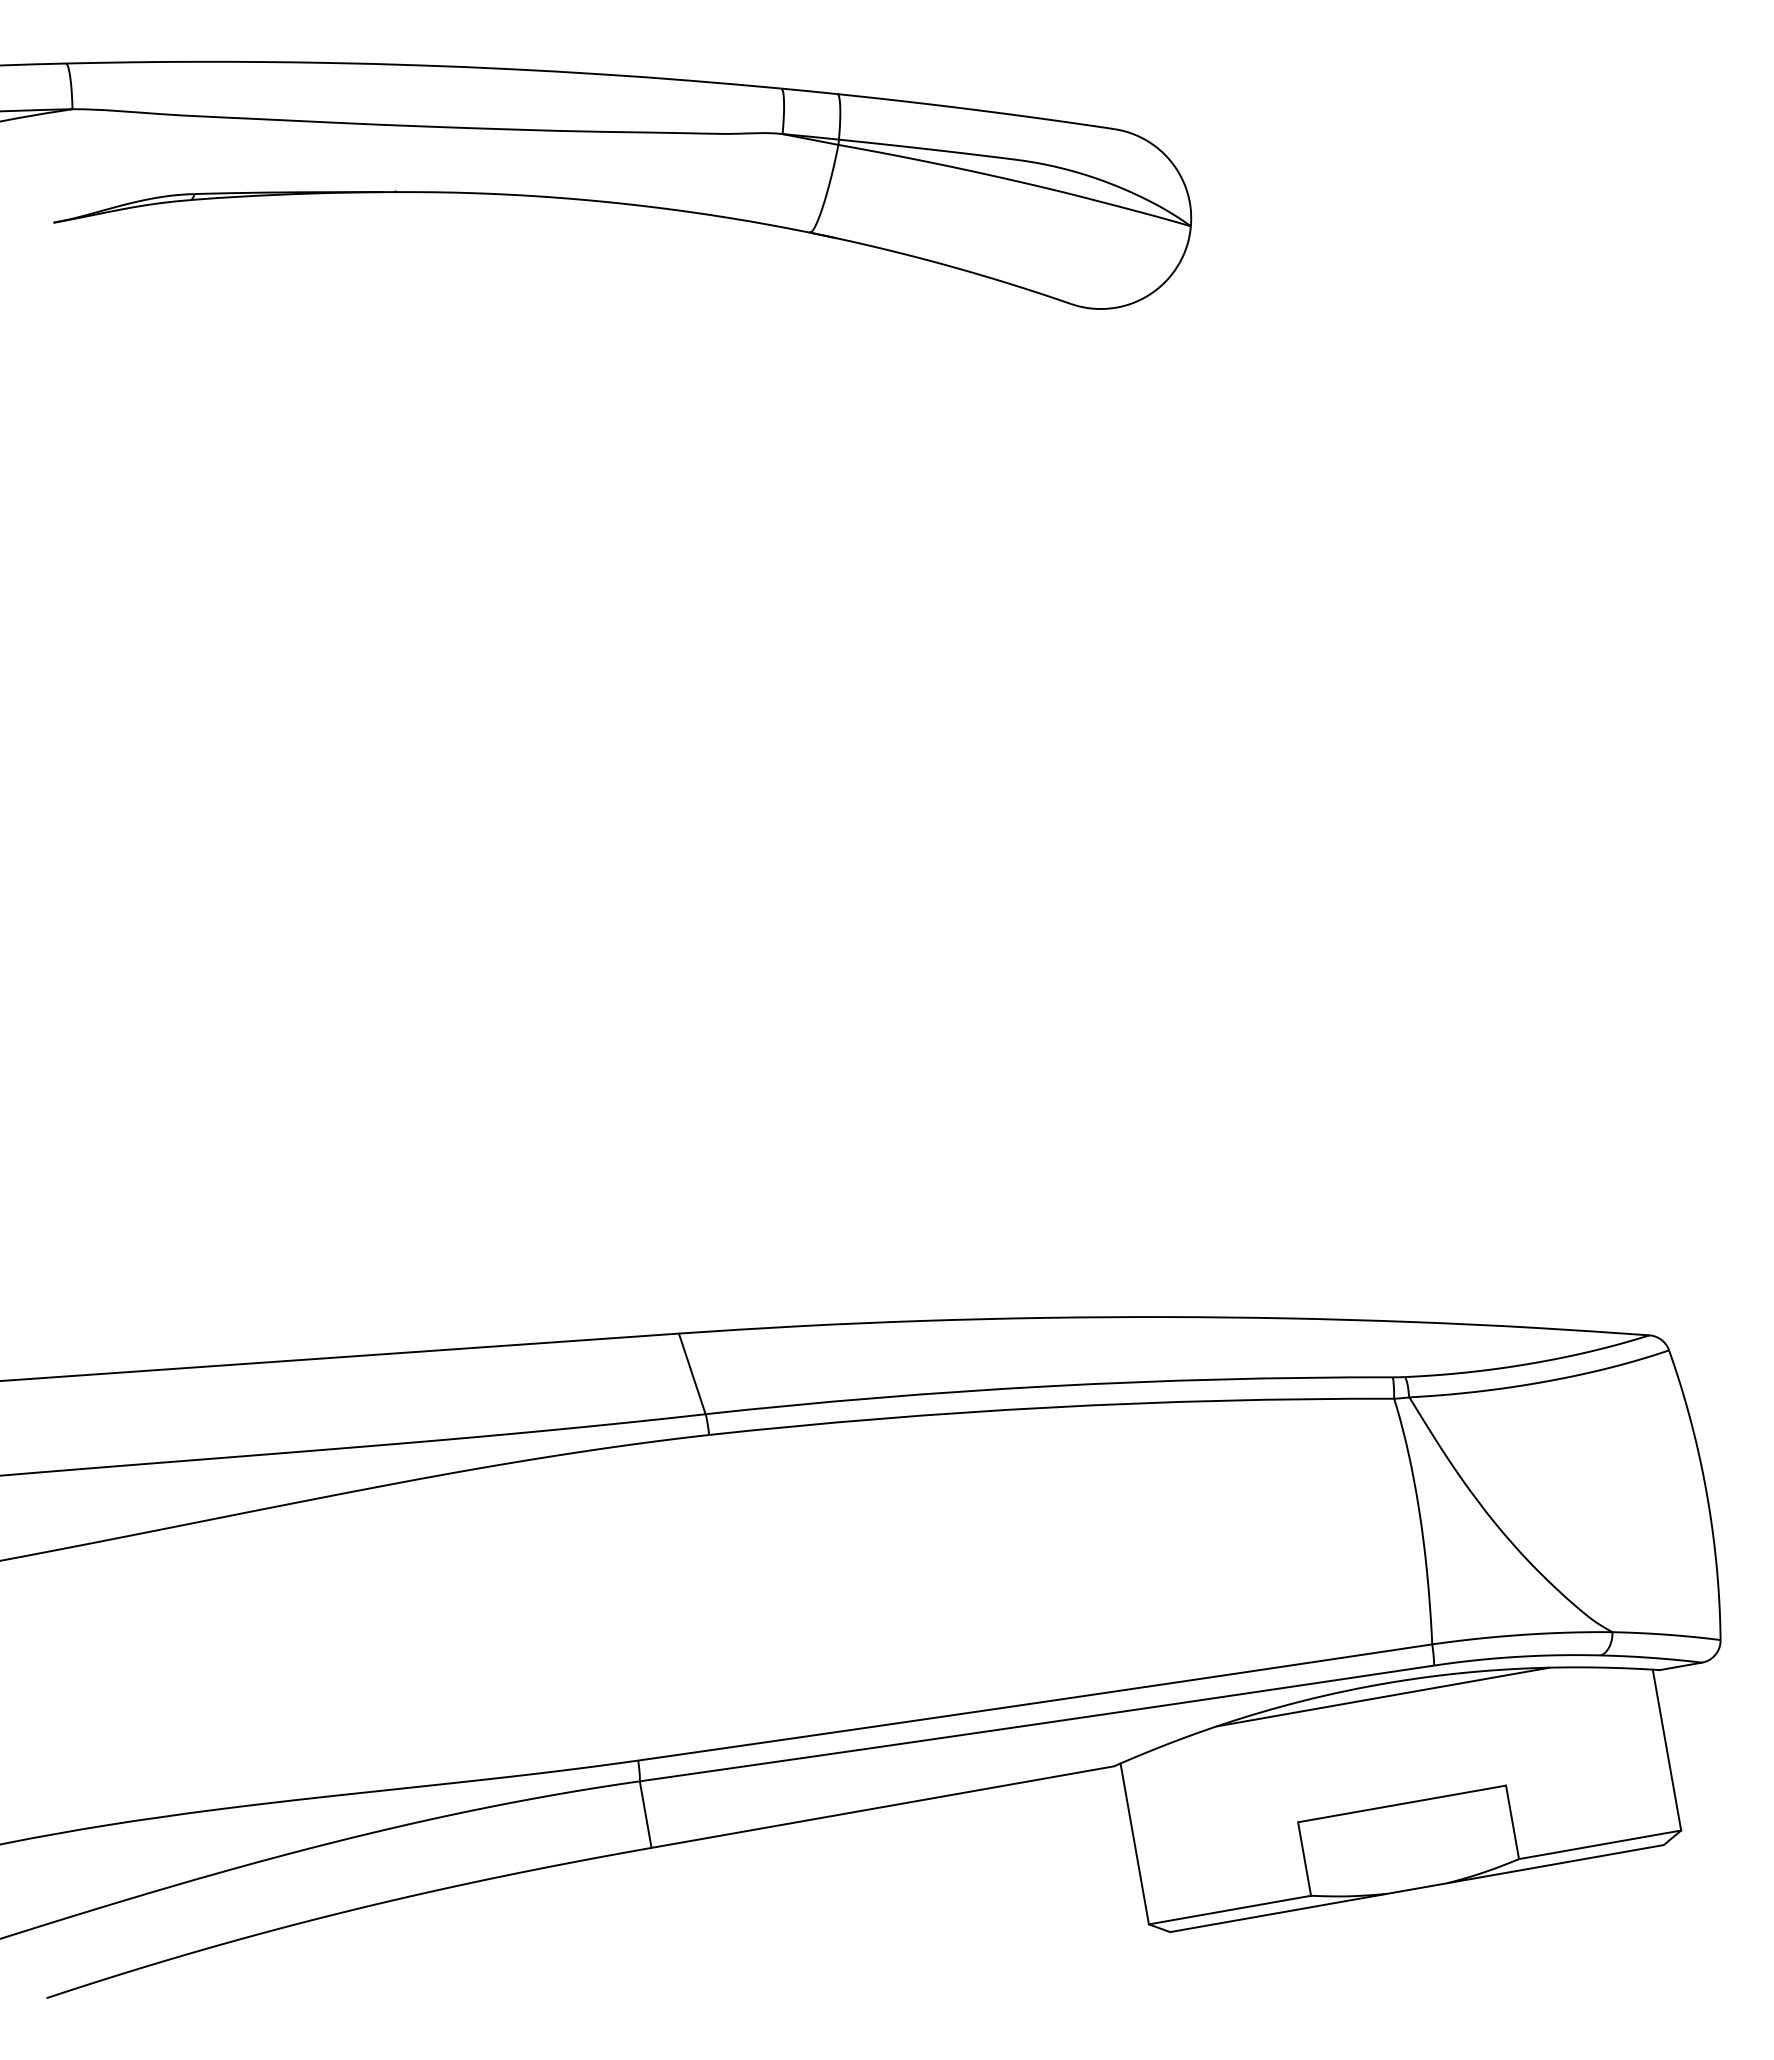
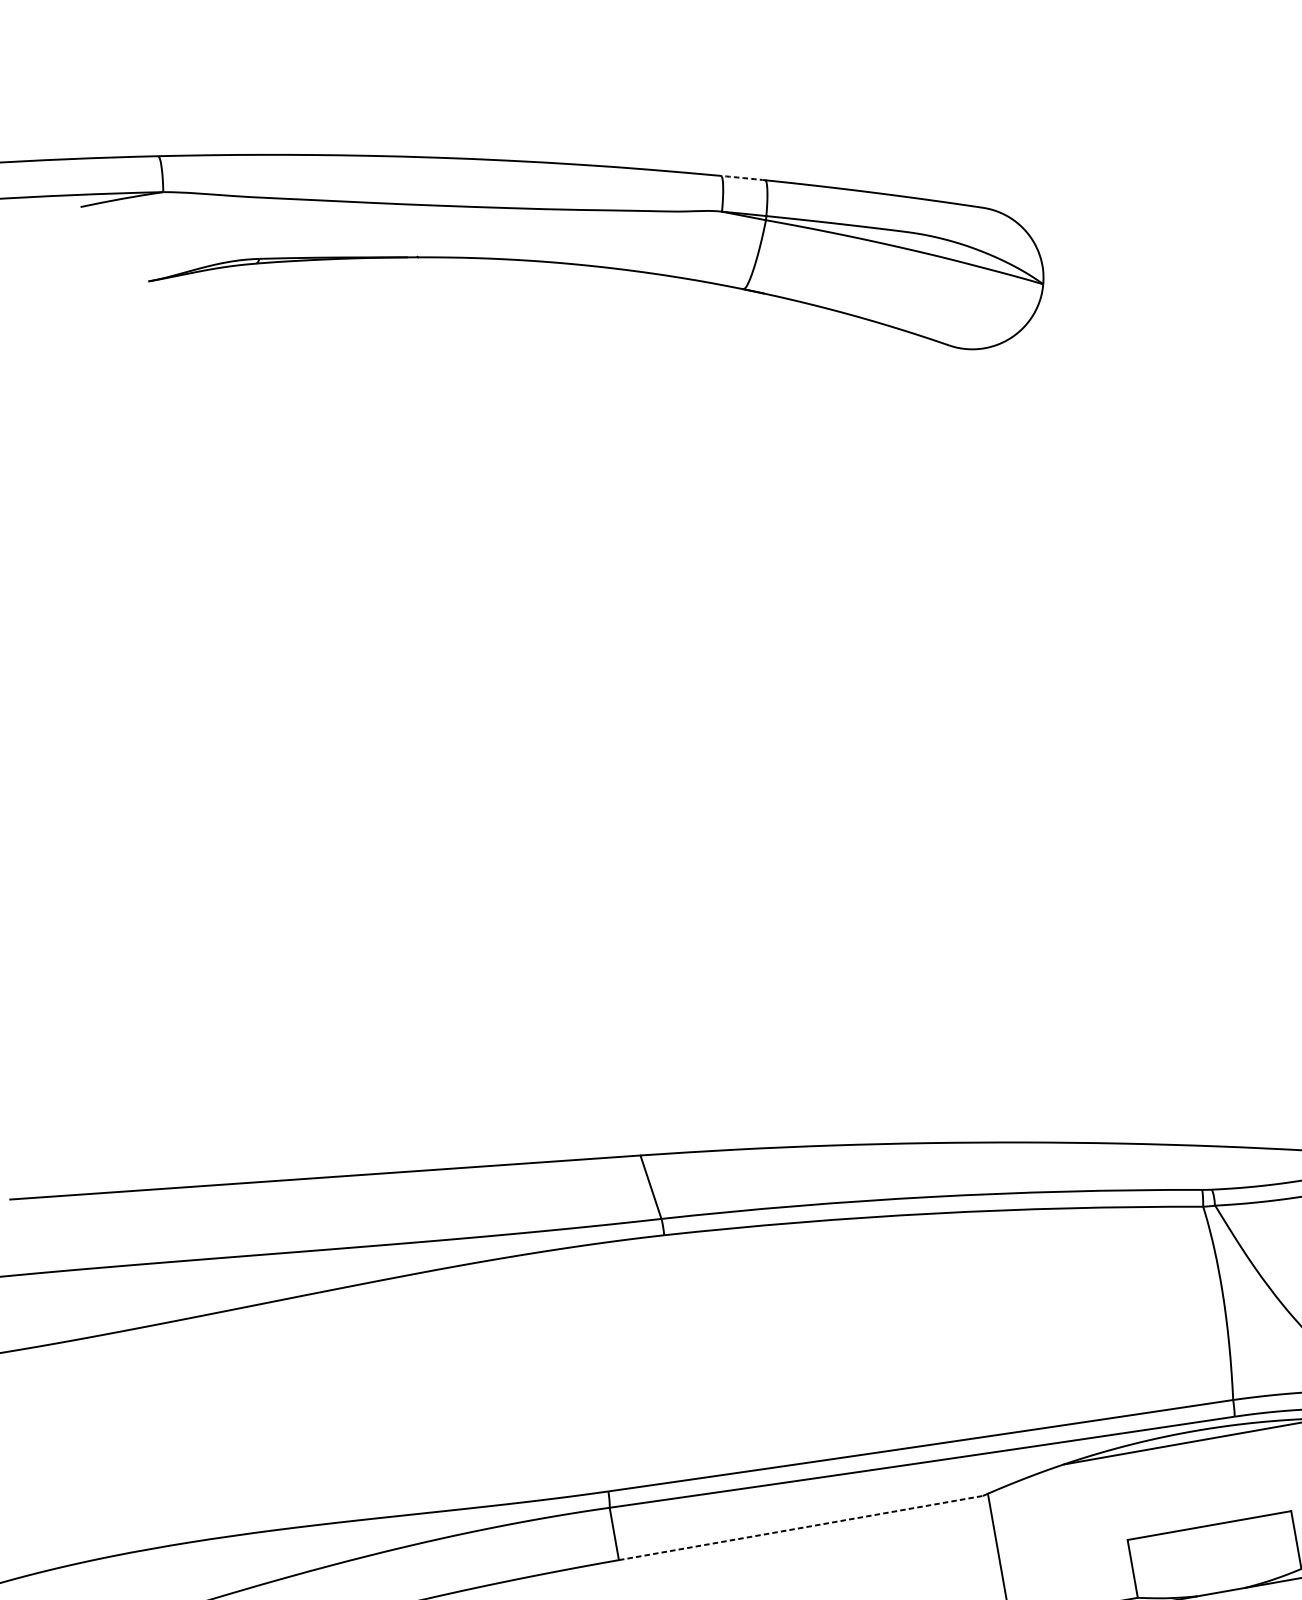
arc: (809, 91) -> (743, 178), solid -> dashed
line: (882, 1807) -> (800, 1528), solid -> dashed

